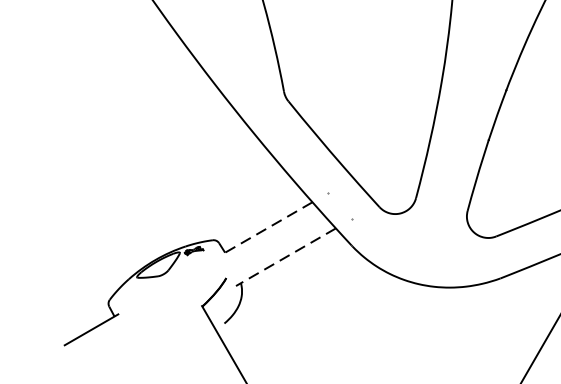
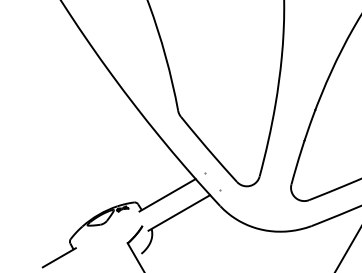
line: (266, 228) -> (167, 195), dashed -> solid
line: (286, 256) -> (179, 212), dashed -> solid

